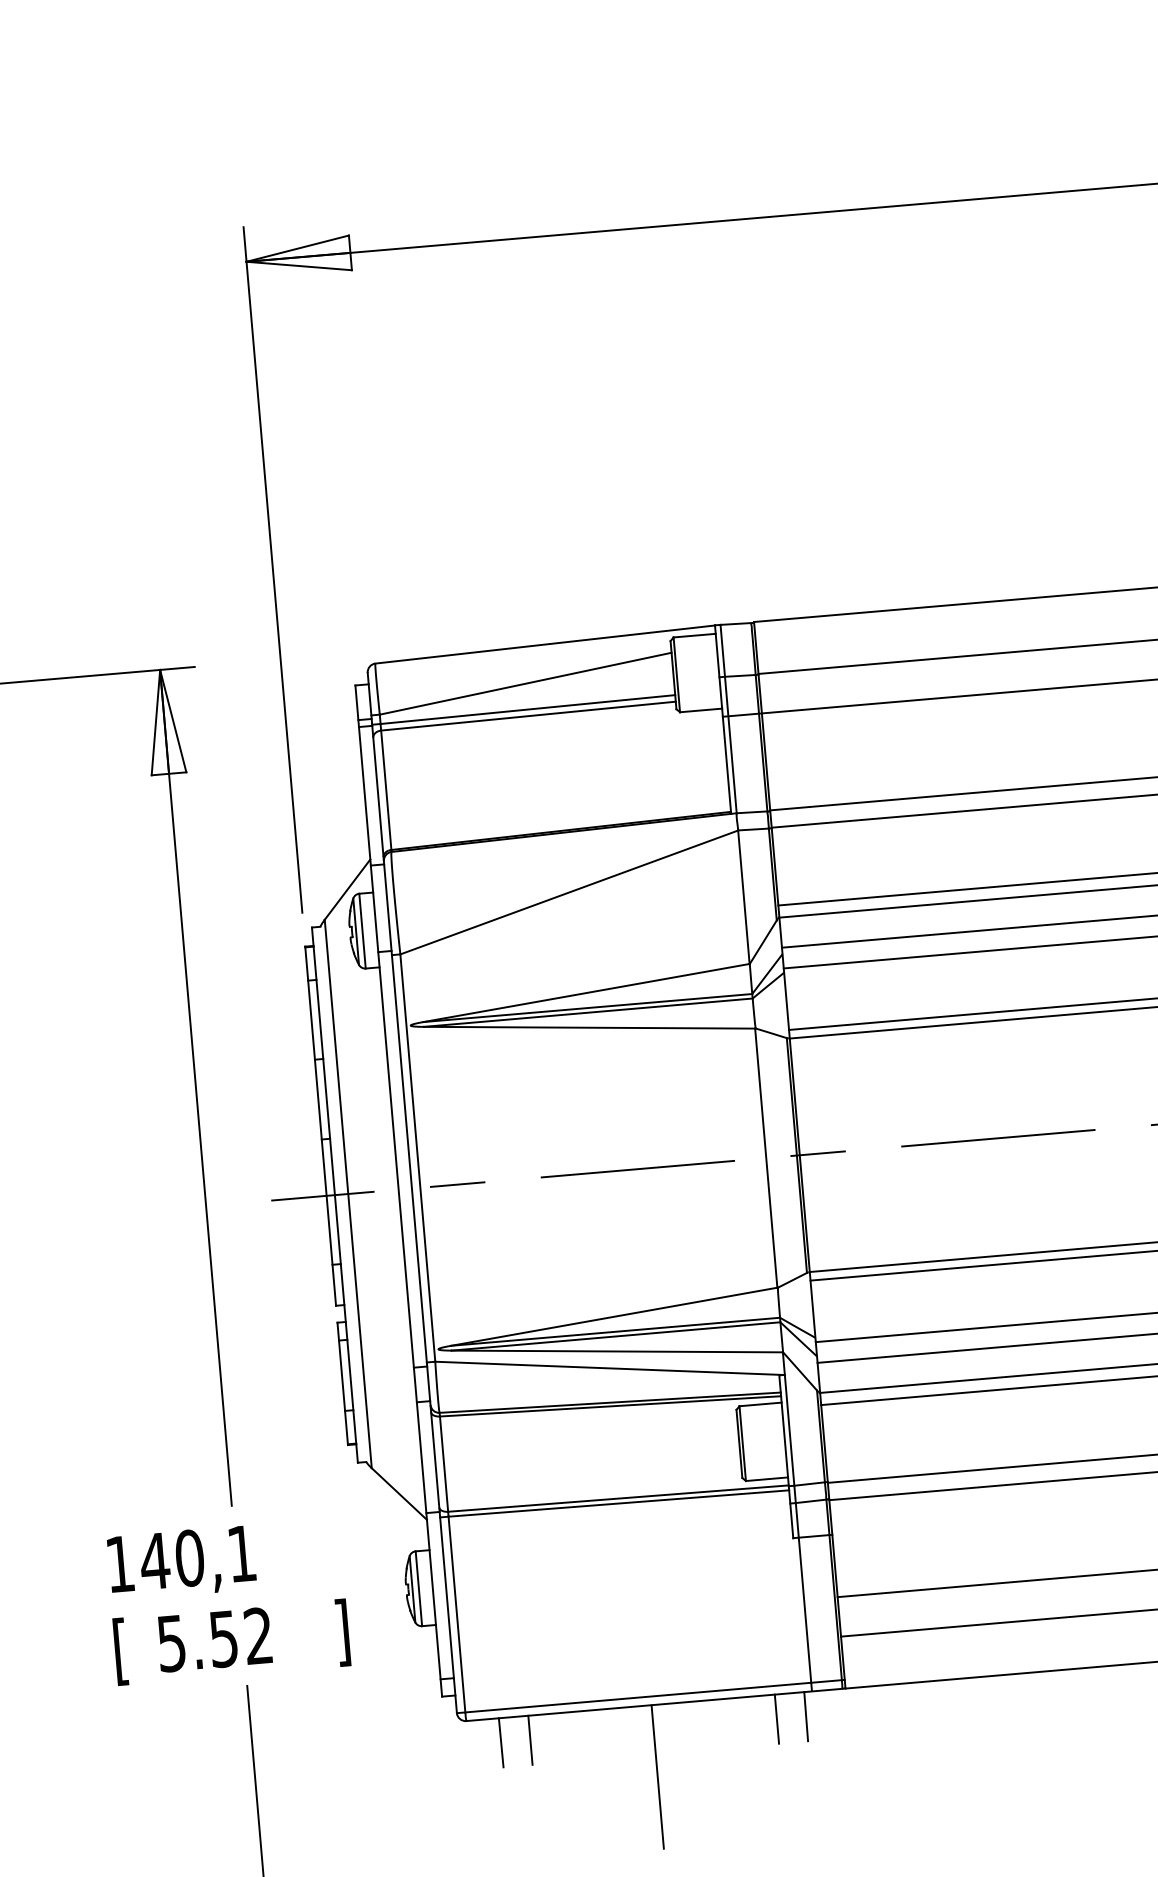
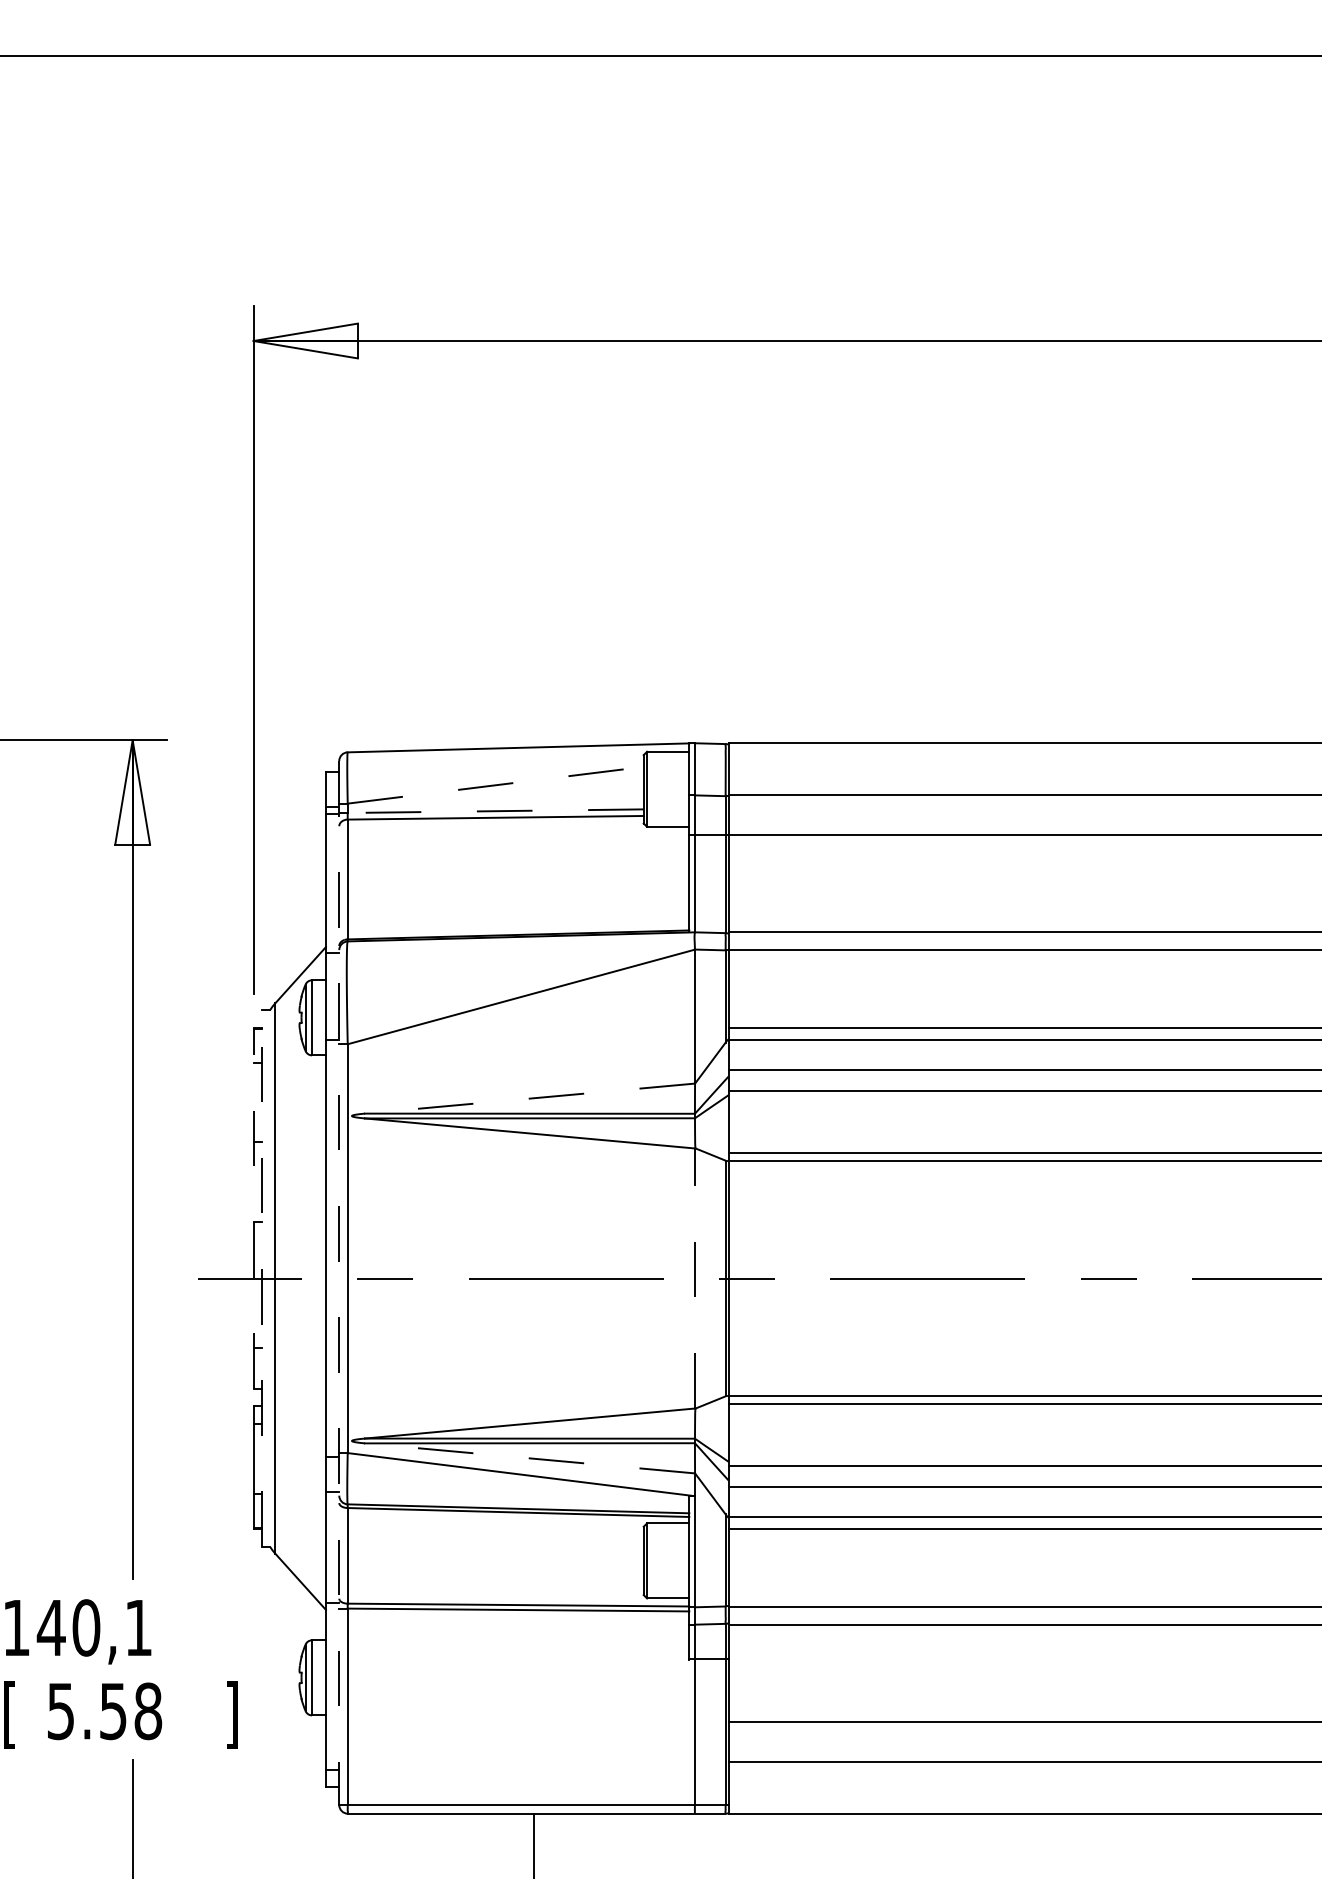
line: (526, 683) -> (496, 785), solid -> dashed
line: (527, 709) -> (495, 811), solid -> dashed
line: (586, 992) -> (529, 1098), solid -> dashed
line: (320, 1126) -> (253, 1208), solid -> dashed
line: (765, 1158) -> (694, 1278), solid -> dashed
line: (412, 1193) -> (339, 1283), solid -> dashed
line: (334, 1195) -> (261, 1278), solid -> dashed
line: (616, 1351) -> (529, 1458), solid -> dashed
text: (258, 1636) -> (148, 1711), 5.52 -> 5.58
line: (805, 1716) -> (686, 1838), removed
line: (776, 1719) -> (657, 1838), removed
line: (530, 1740) -> (410, 1838), removed
line: (500, 1742) -> (380, 1838), removed

